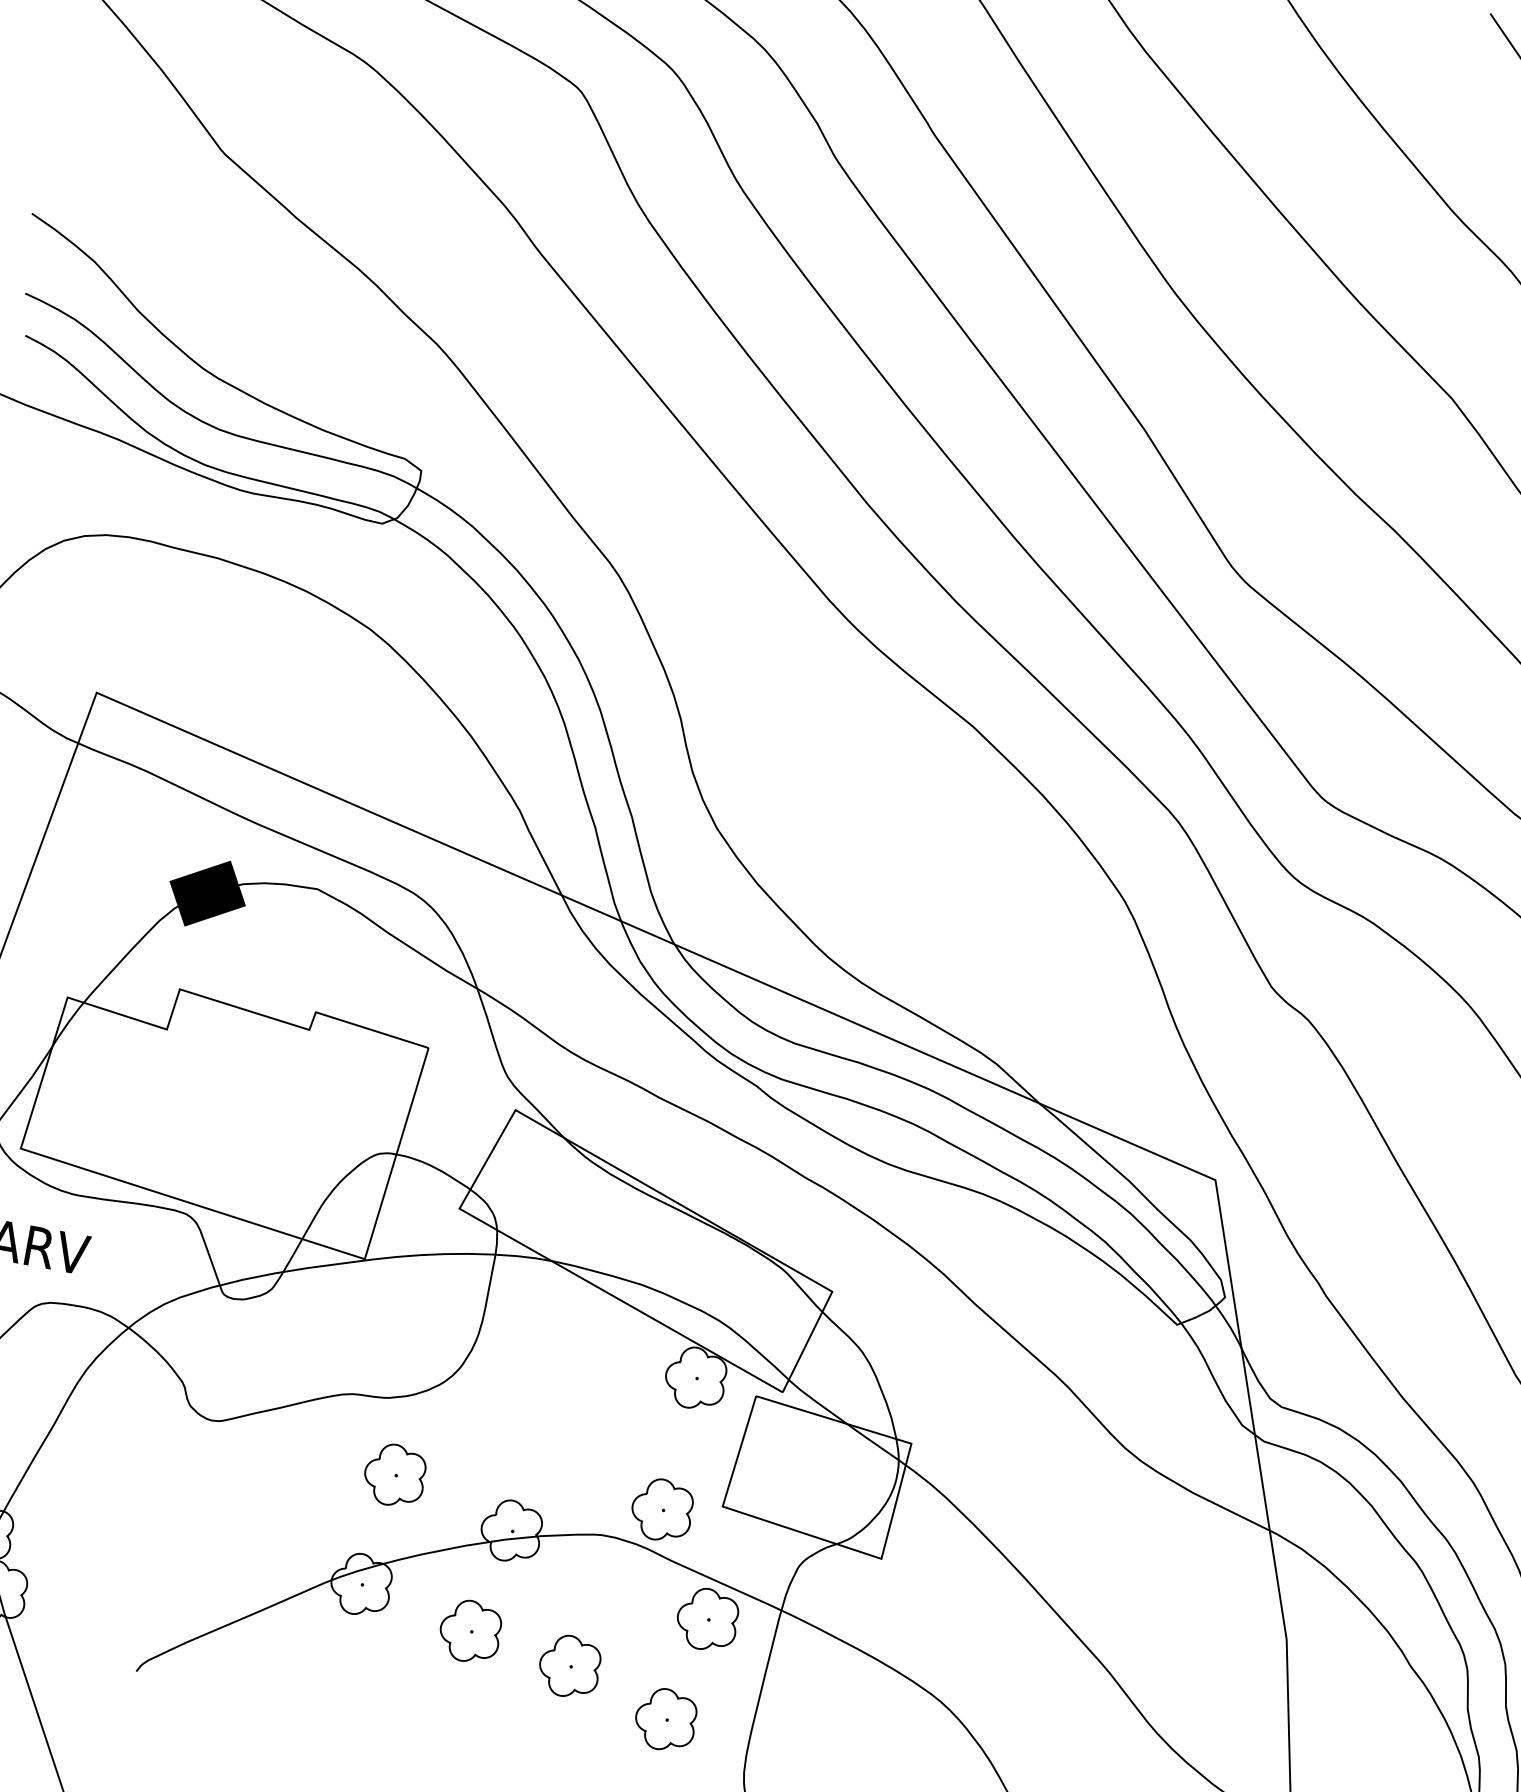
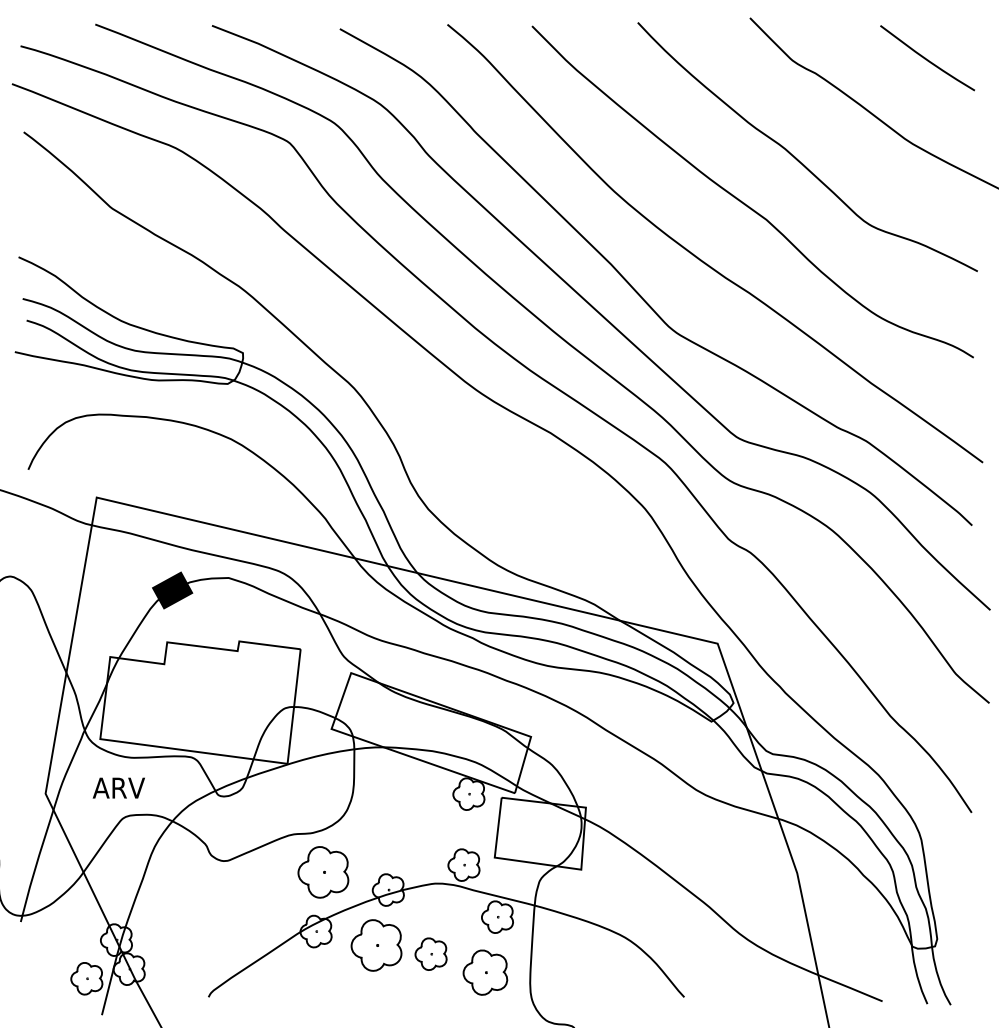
part: (393, 1473) -> (322, 871), size x1.6
part: (470, 1631) -> (376, 945), size x1.6
part: (665, 1719) -> (485, 972), size x1.4

